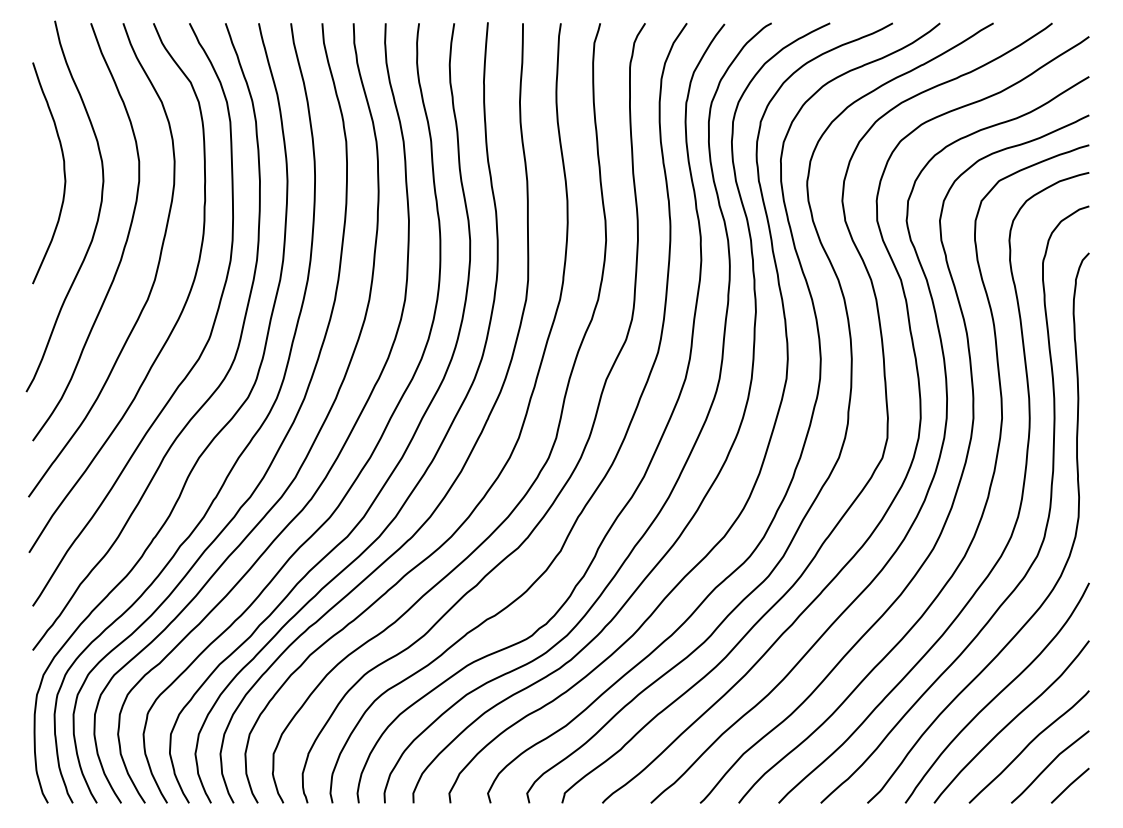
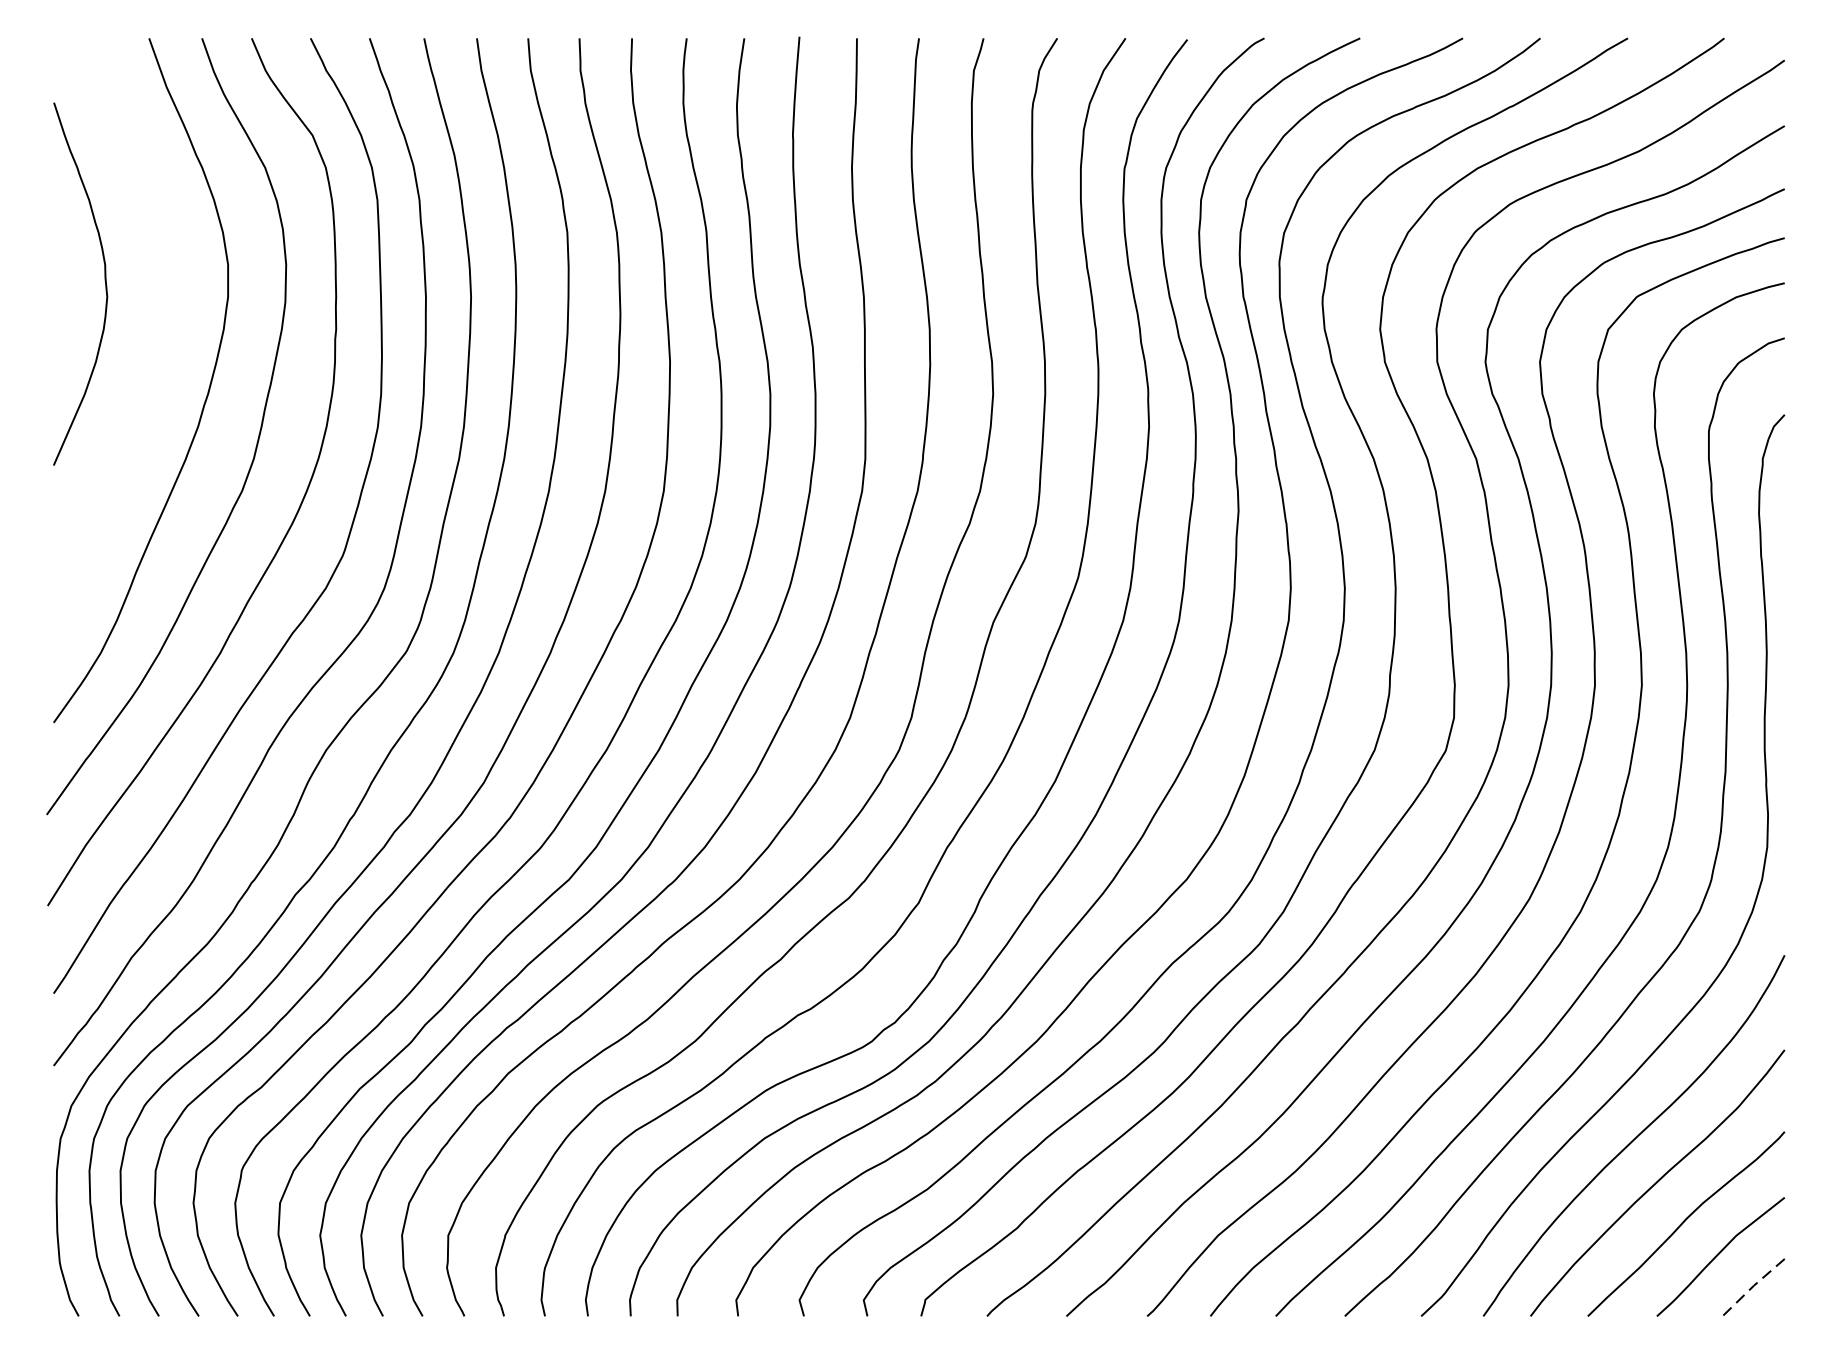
curve: (98, 211) -> (161, 346), removed
line: (1069, 785) -> (1752, 1287), solid -> dashed

